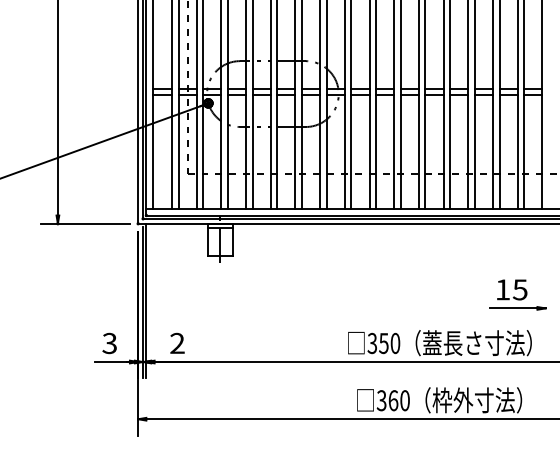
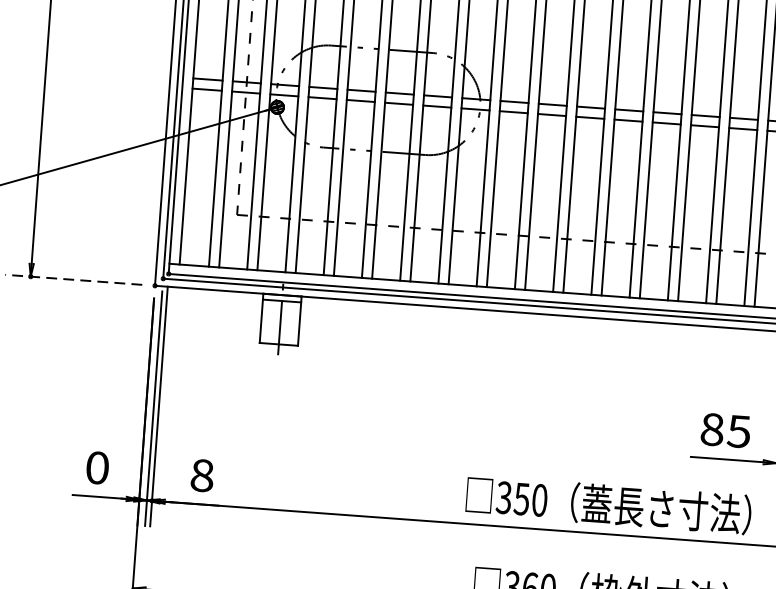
line: (85, 223) -> (73, 279), solid -> dashed
text: (502, 289) -> (711, 429), 15 -> 85
text: (109, 343) -> (97, 467), 3 -> 0
text: (177, 343) -> (202, 475), 2 -> 8

